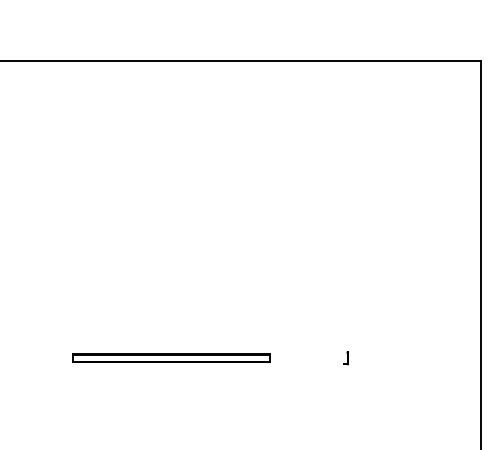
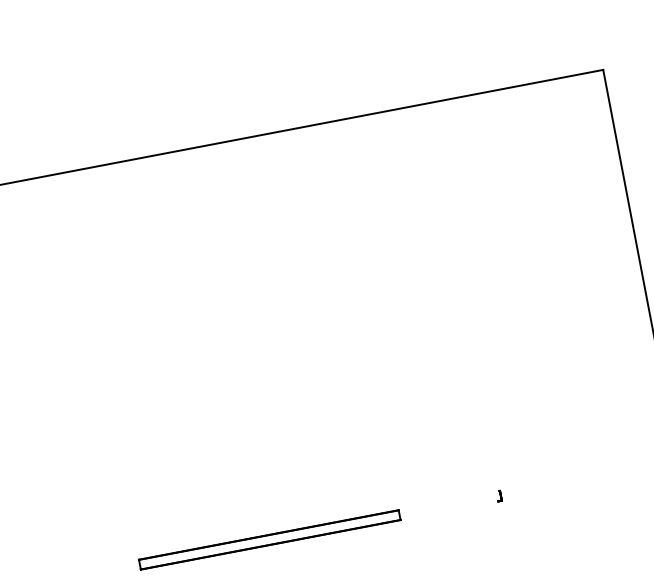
part: (345, 357) -> (498, 495), size x0.62

